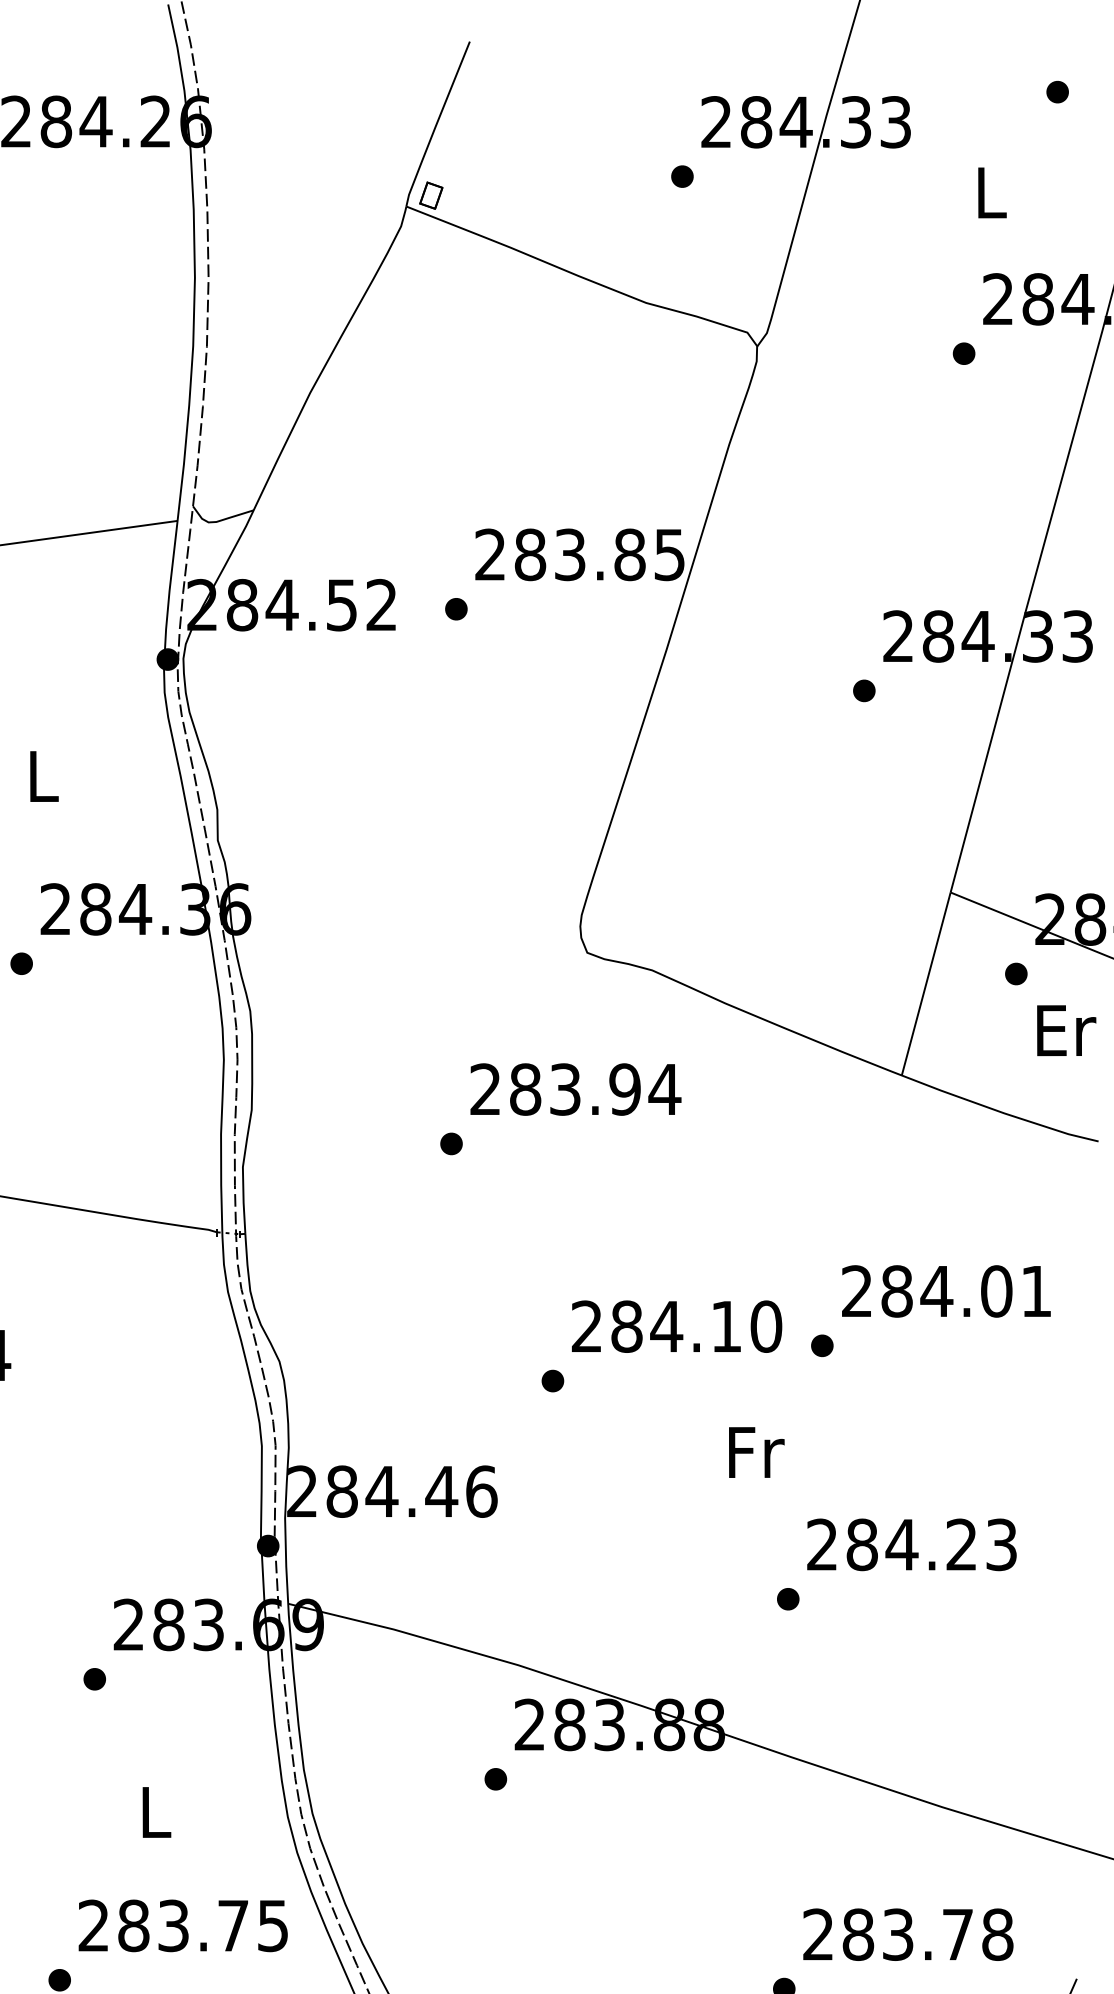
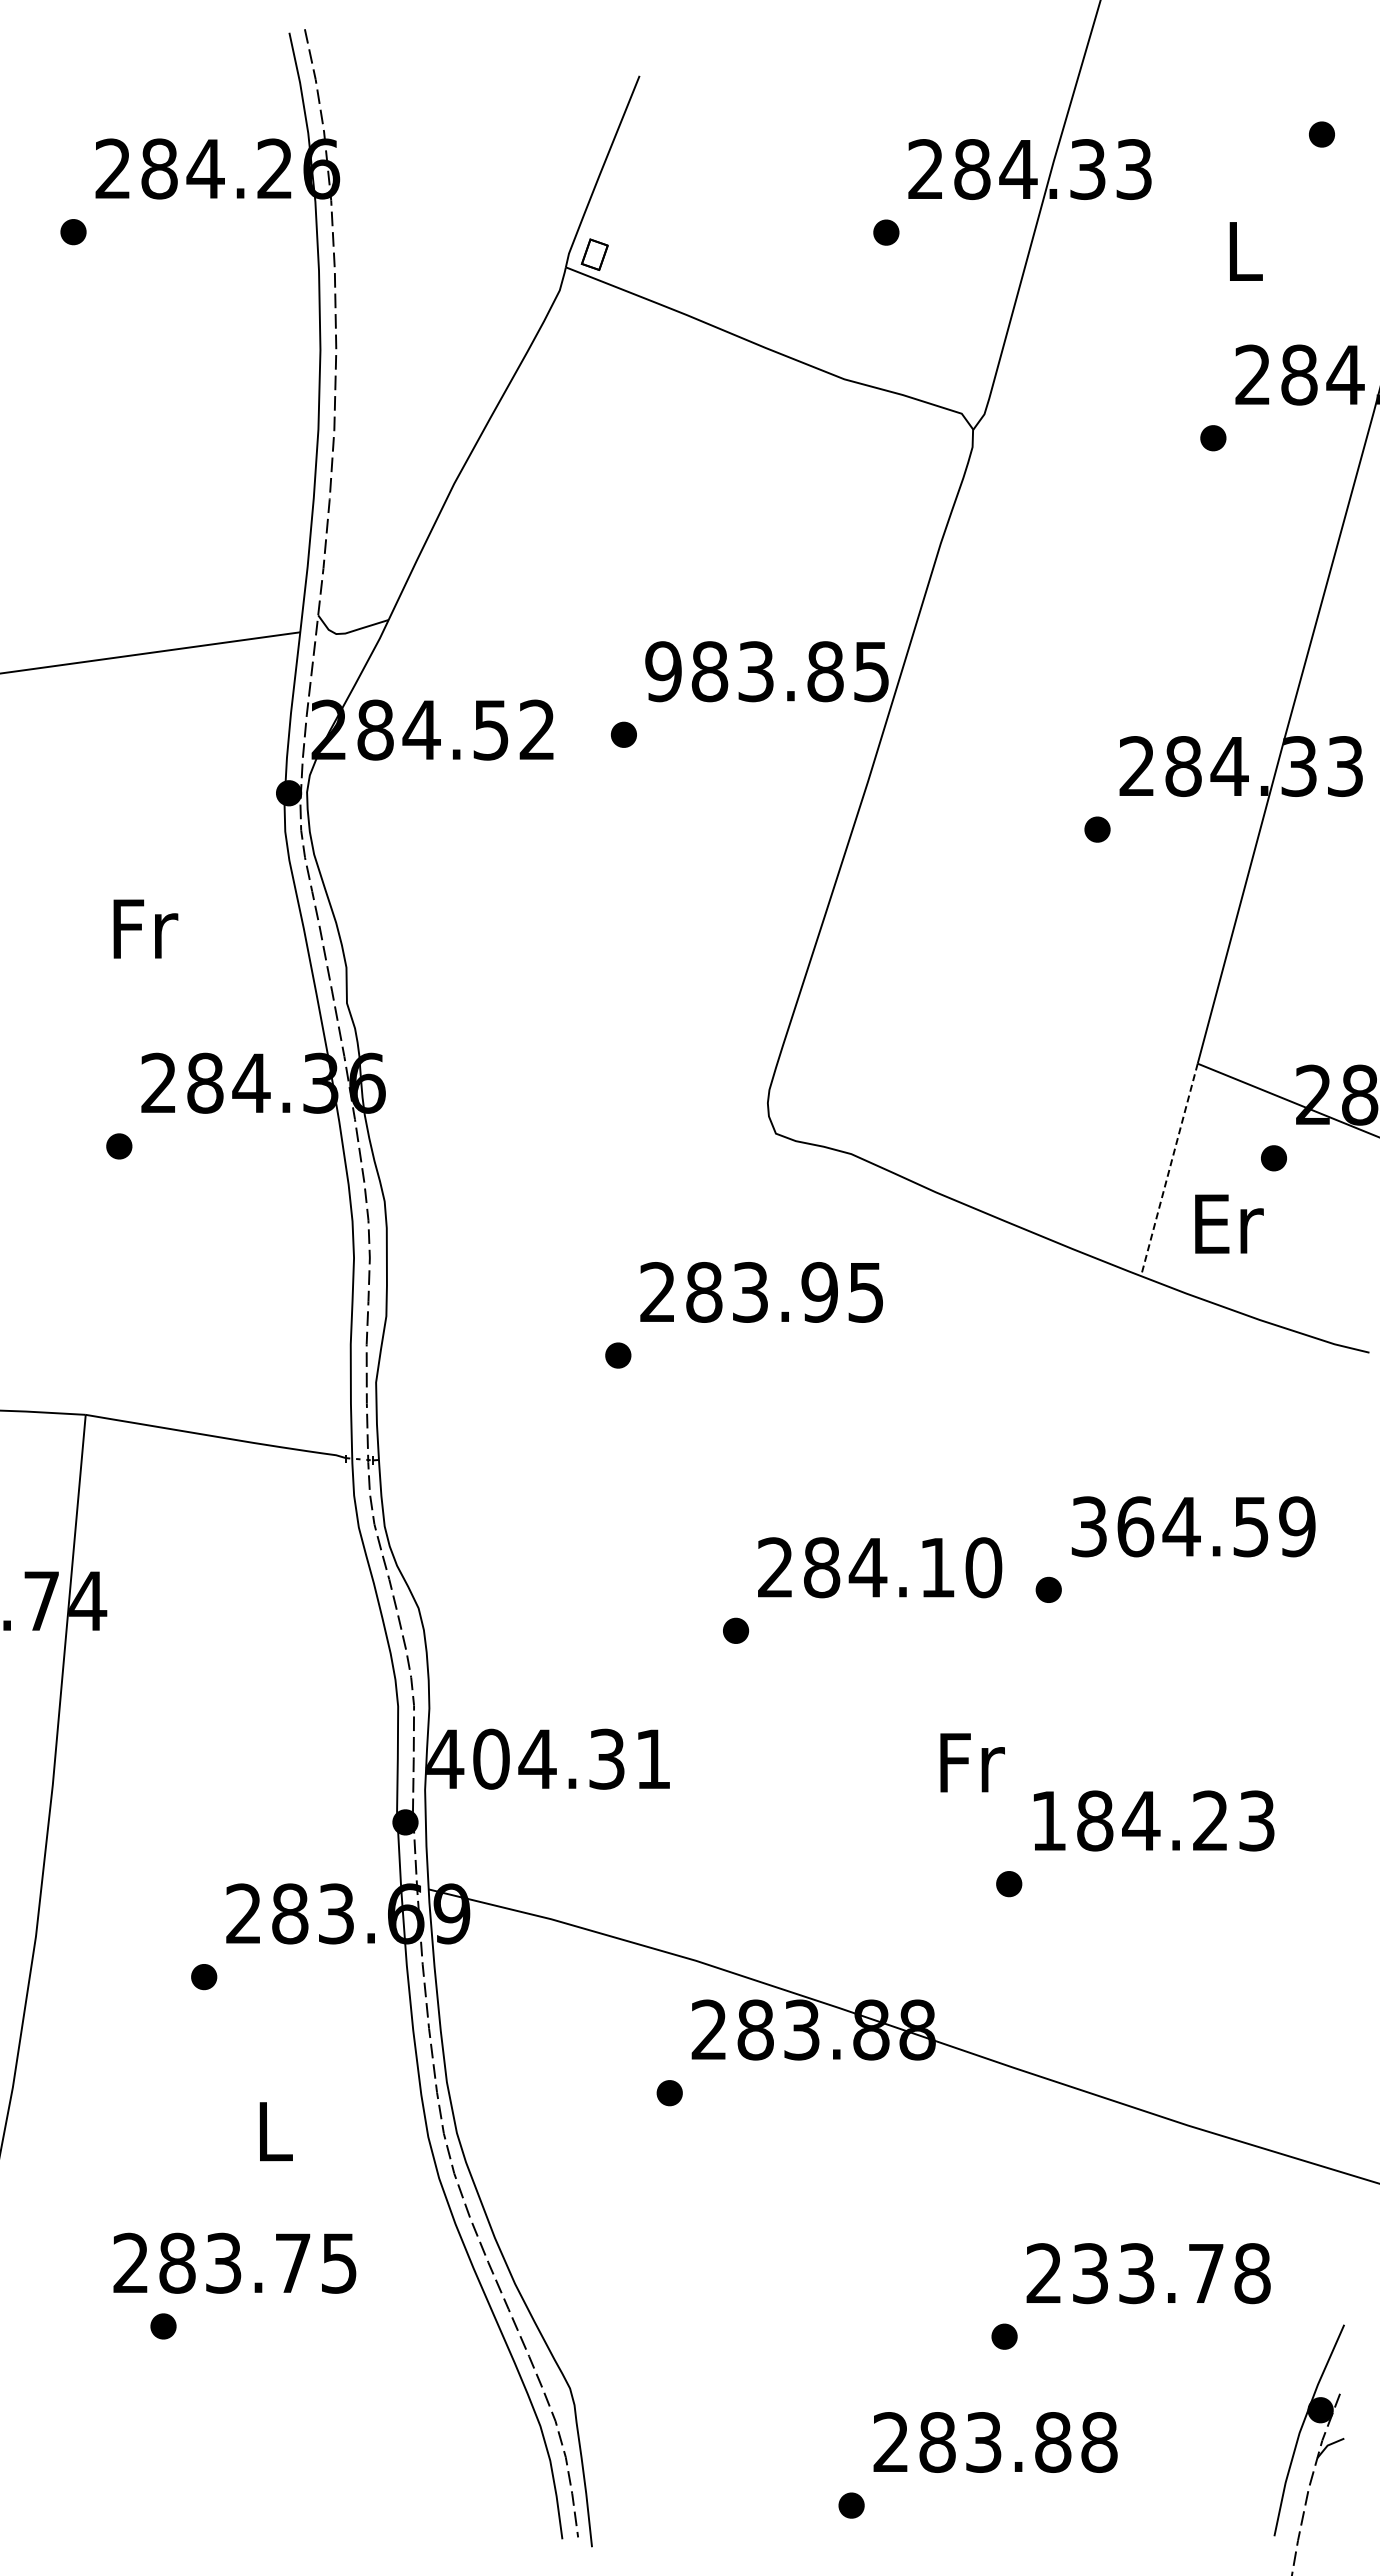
text: (490, 554) -> (663, 671), 283.85 -> 983.85
text: (44, 776) -> (145, 928), L -> Fr
line: (926, 983) -> (1169, 1169), solid -> dashed
text: (1066, 1030) -> (1229, 1223), moved
text: (664, 1089) -> (865, 1292), 283.94 -> 283.95
text: (946, 1291) -> (1193, 1526), 284.01 -> 364.59
text: (756, 1452) -> (972, 1762), moved
text: (391, 1491) -> (548, 1758), 284.46 -> 404.31
text: (822, 1544) -> (1048, 1820), 284.23 -> 184.23
text: (182, 1925) -> (234, 2262), moved
text: (858, 1934) -> (1090, 2273), 283.78 -> 233.78

